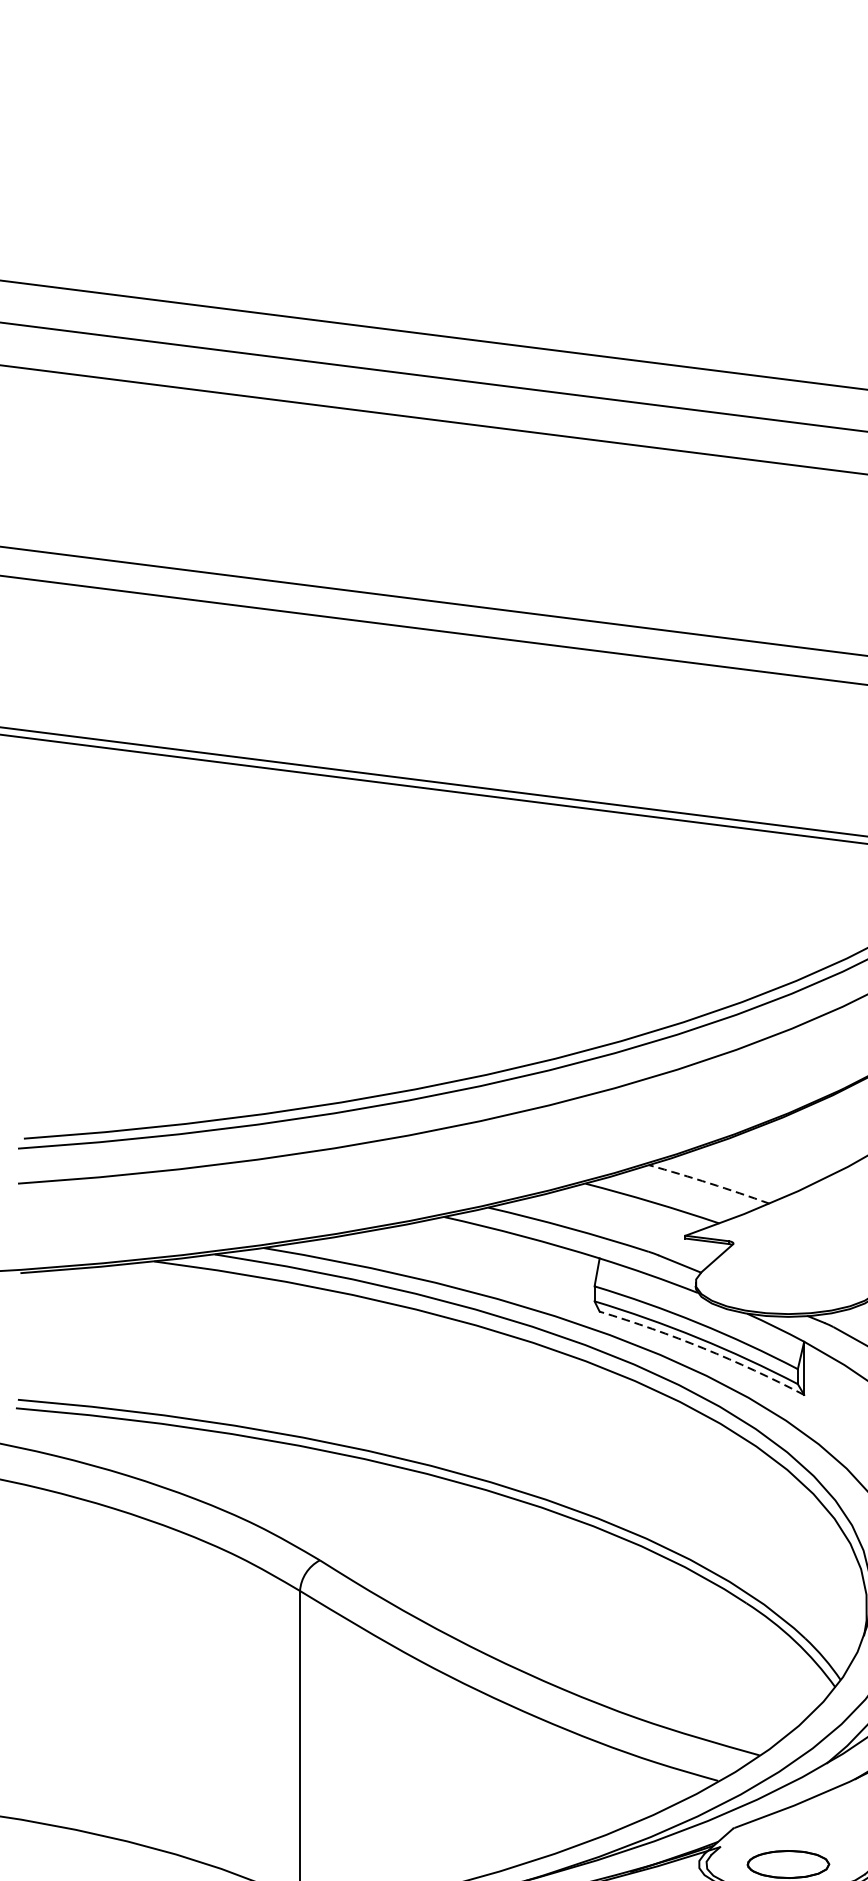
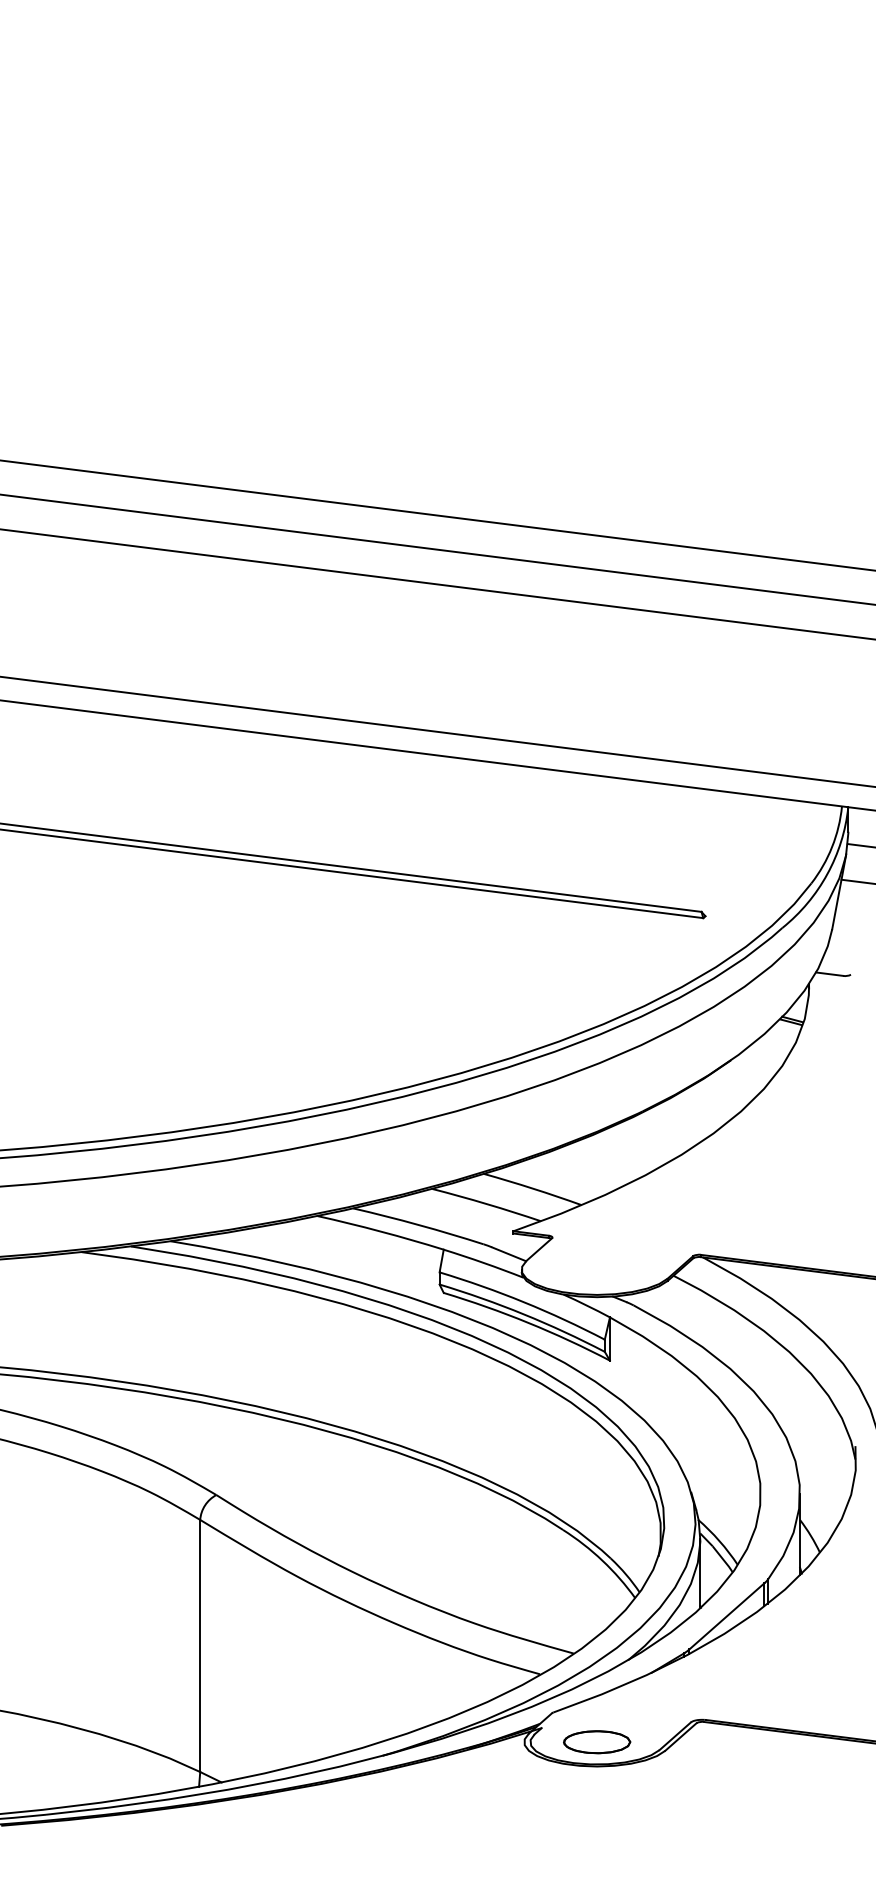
arc: (710, 1183) -> (533, 1188), dashed -> solid
arc: (703, 1348) -> (528, 1322), dashed -> solid

